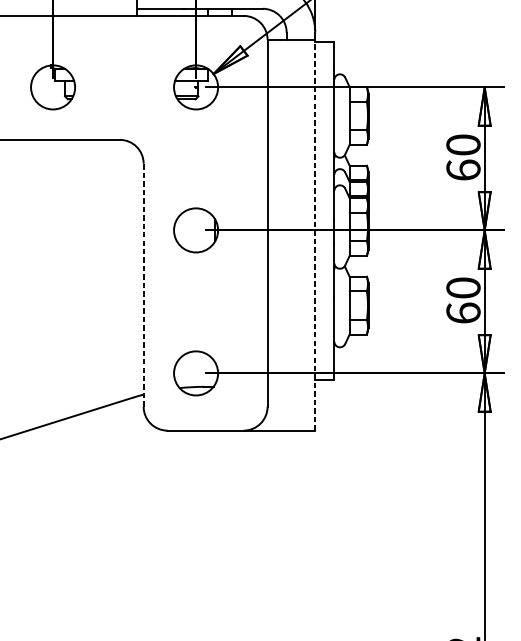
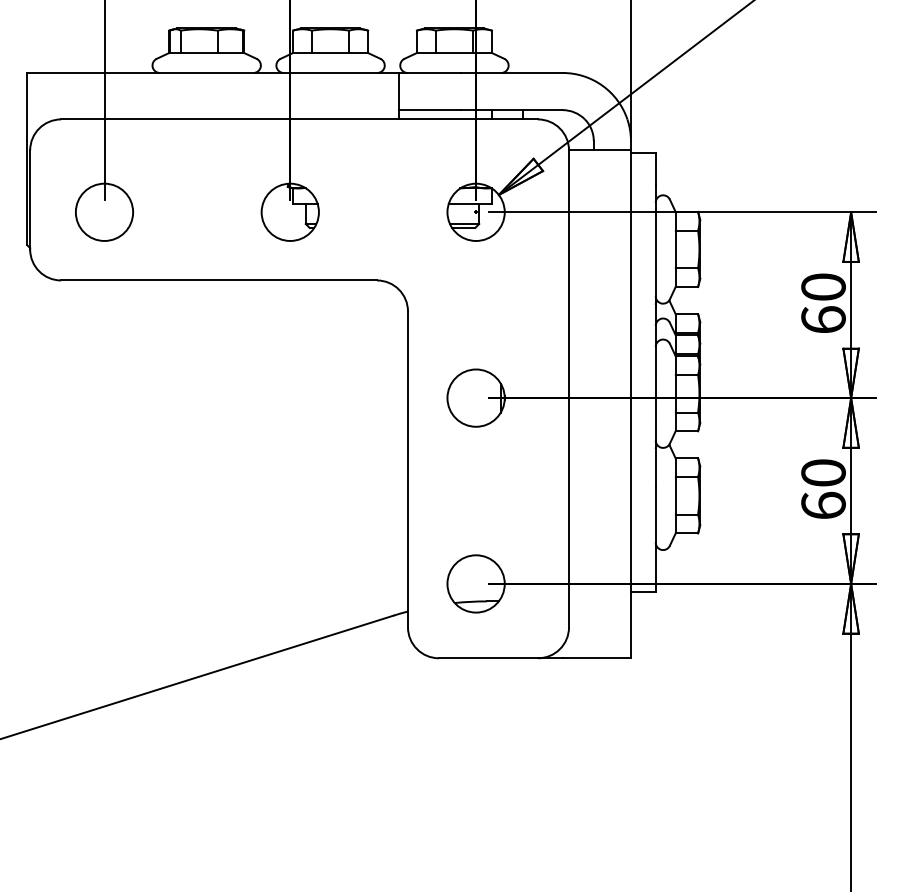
line: (314, 235) -> (630, 404), dashed -> solid
line: (143, 285) -> (407, 469), dashed -> solid

